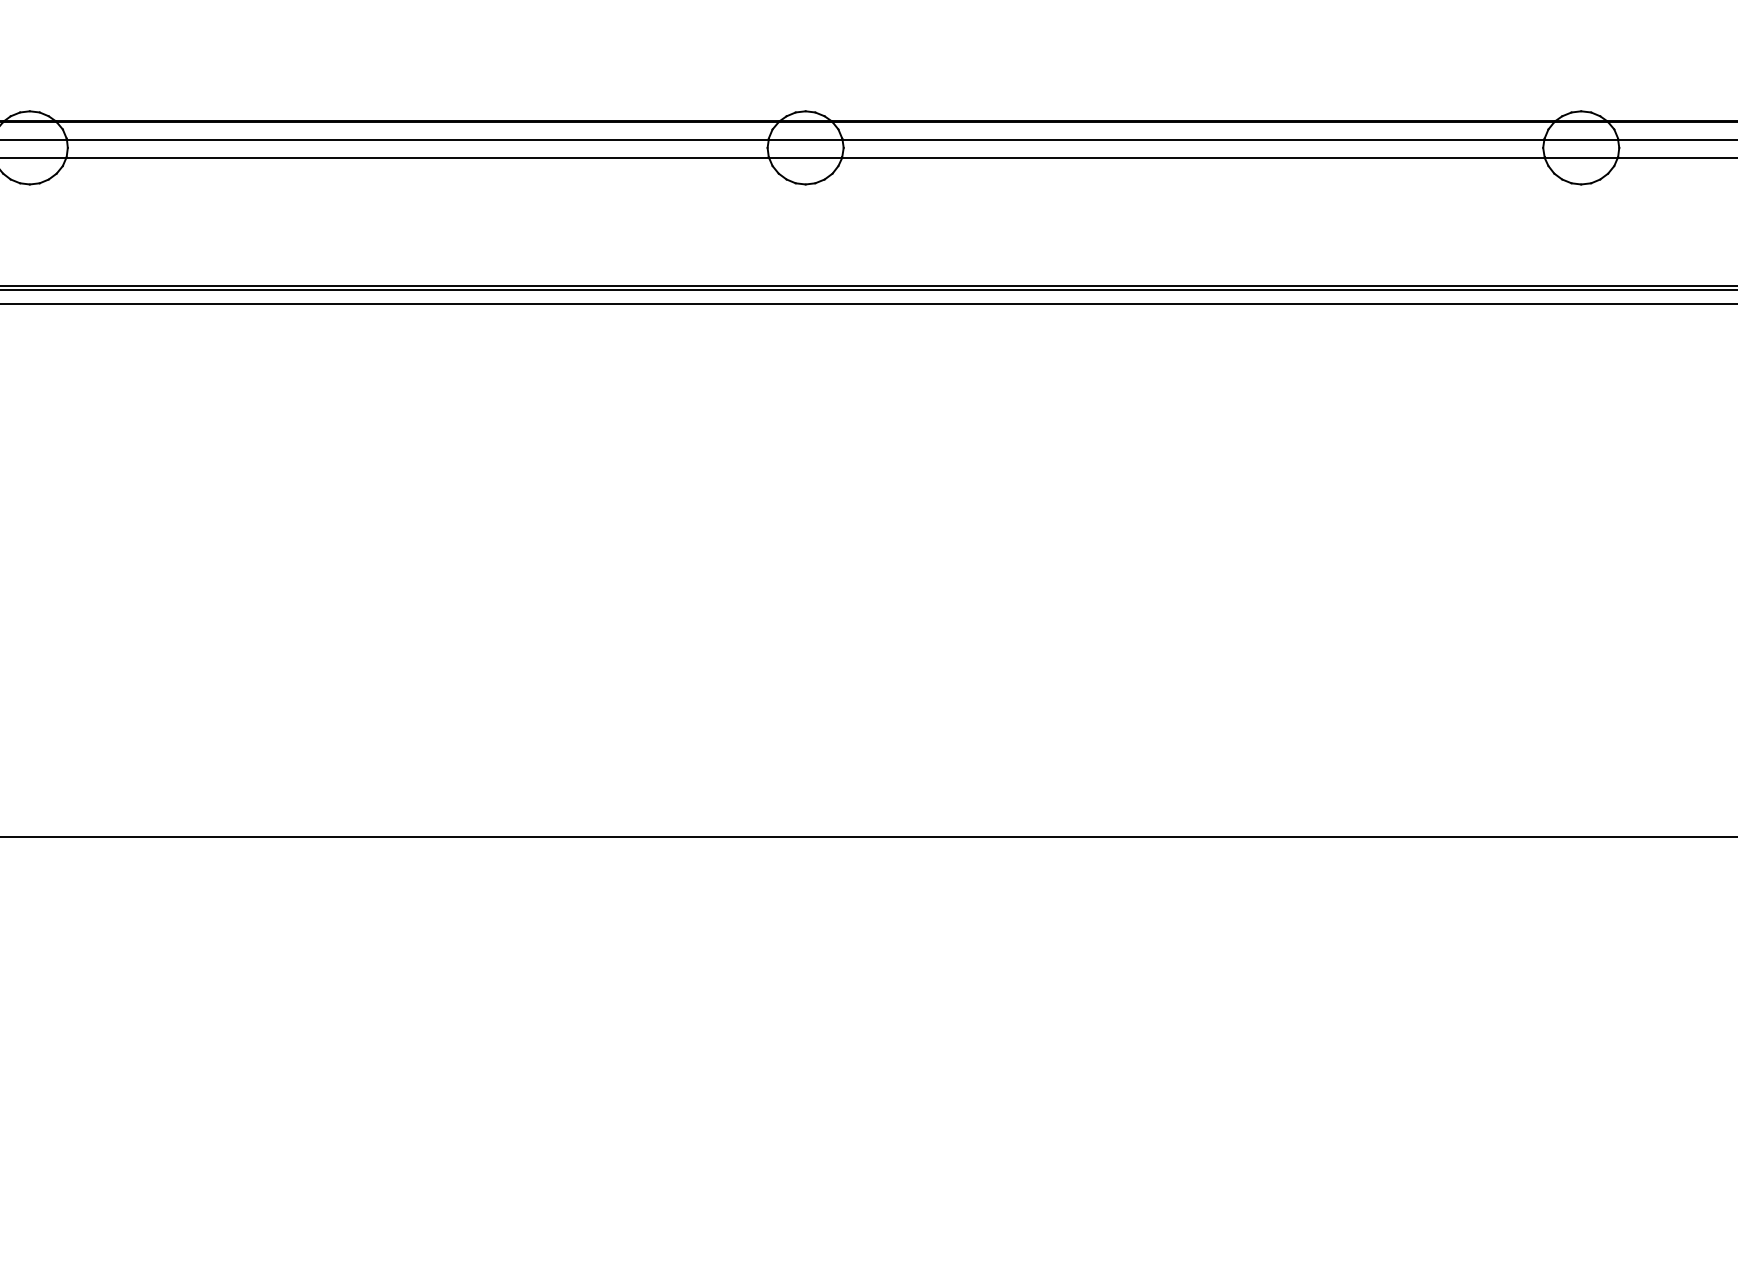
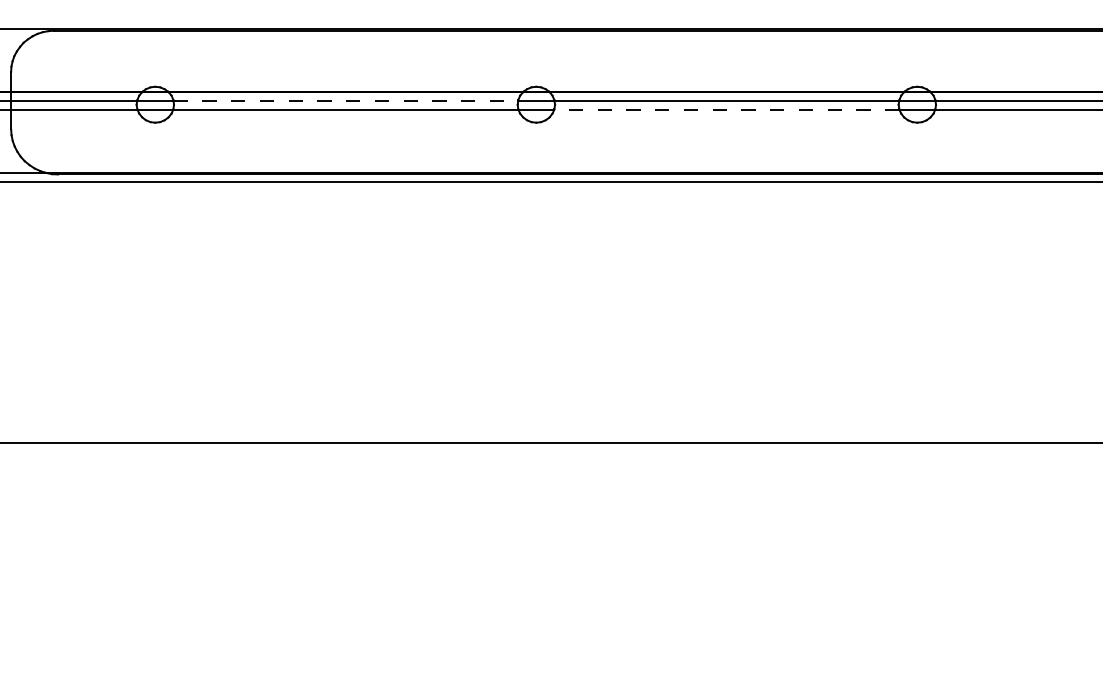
line: (419, 139) -> (346, 100), solid -> dashed
line: (1192, 157) -> (726, 109), solid -> dashed

